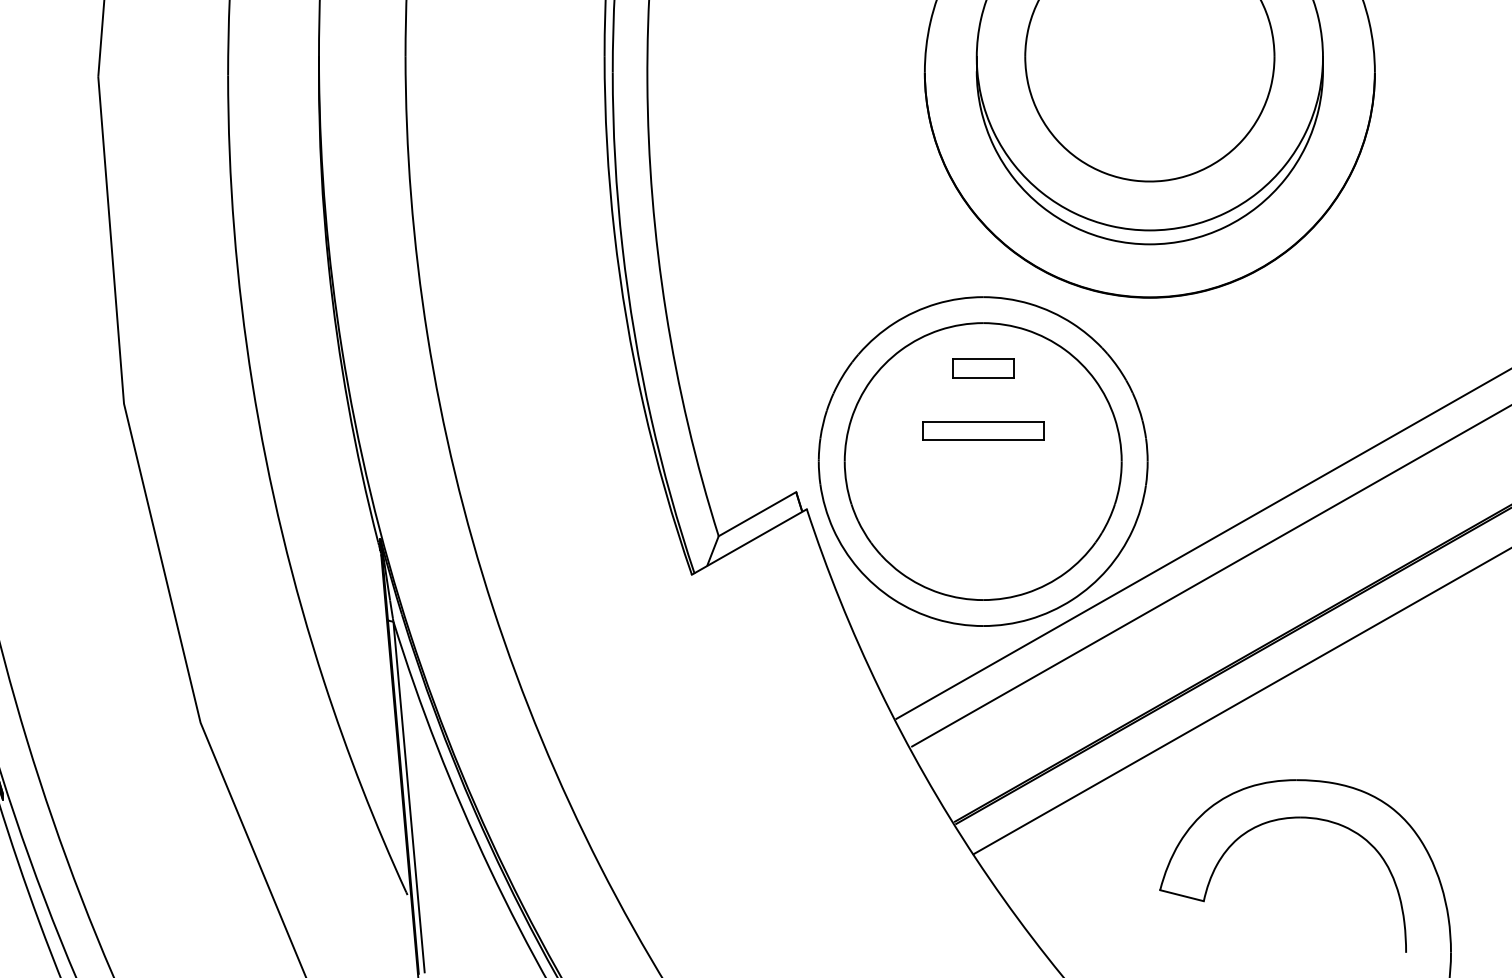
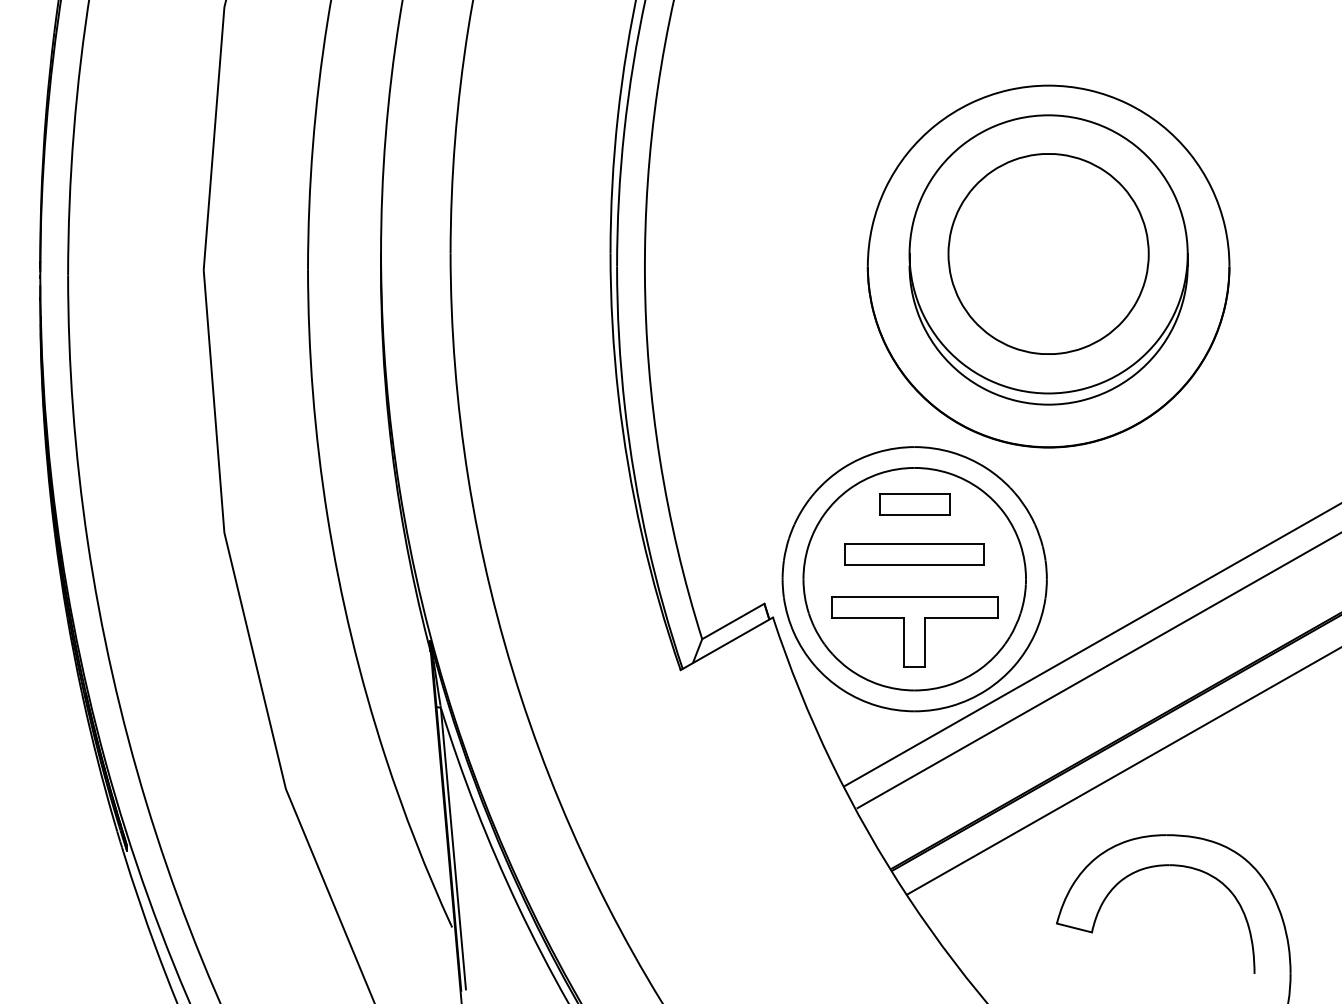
part: (982, 368) -> (914, 504), size x1.43
part: (982, 430) -> (914, 554), size x1.43
part: (982, 526) -> (914, 631), added

